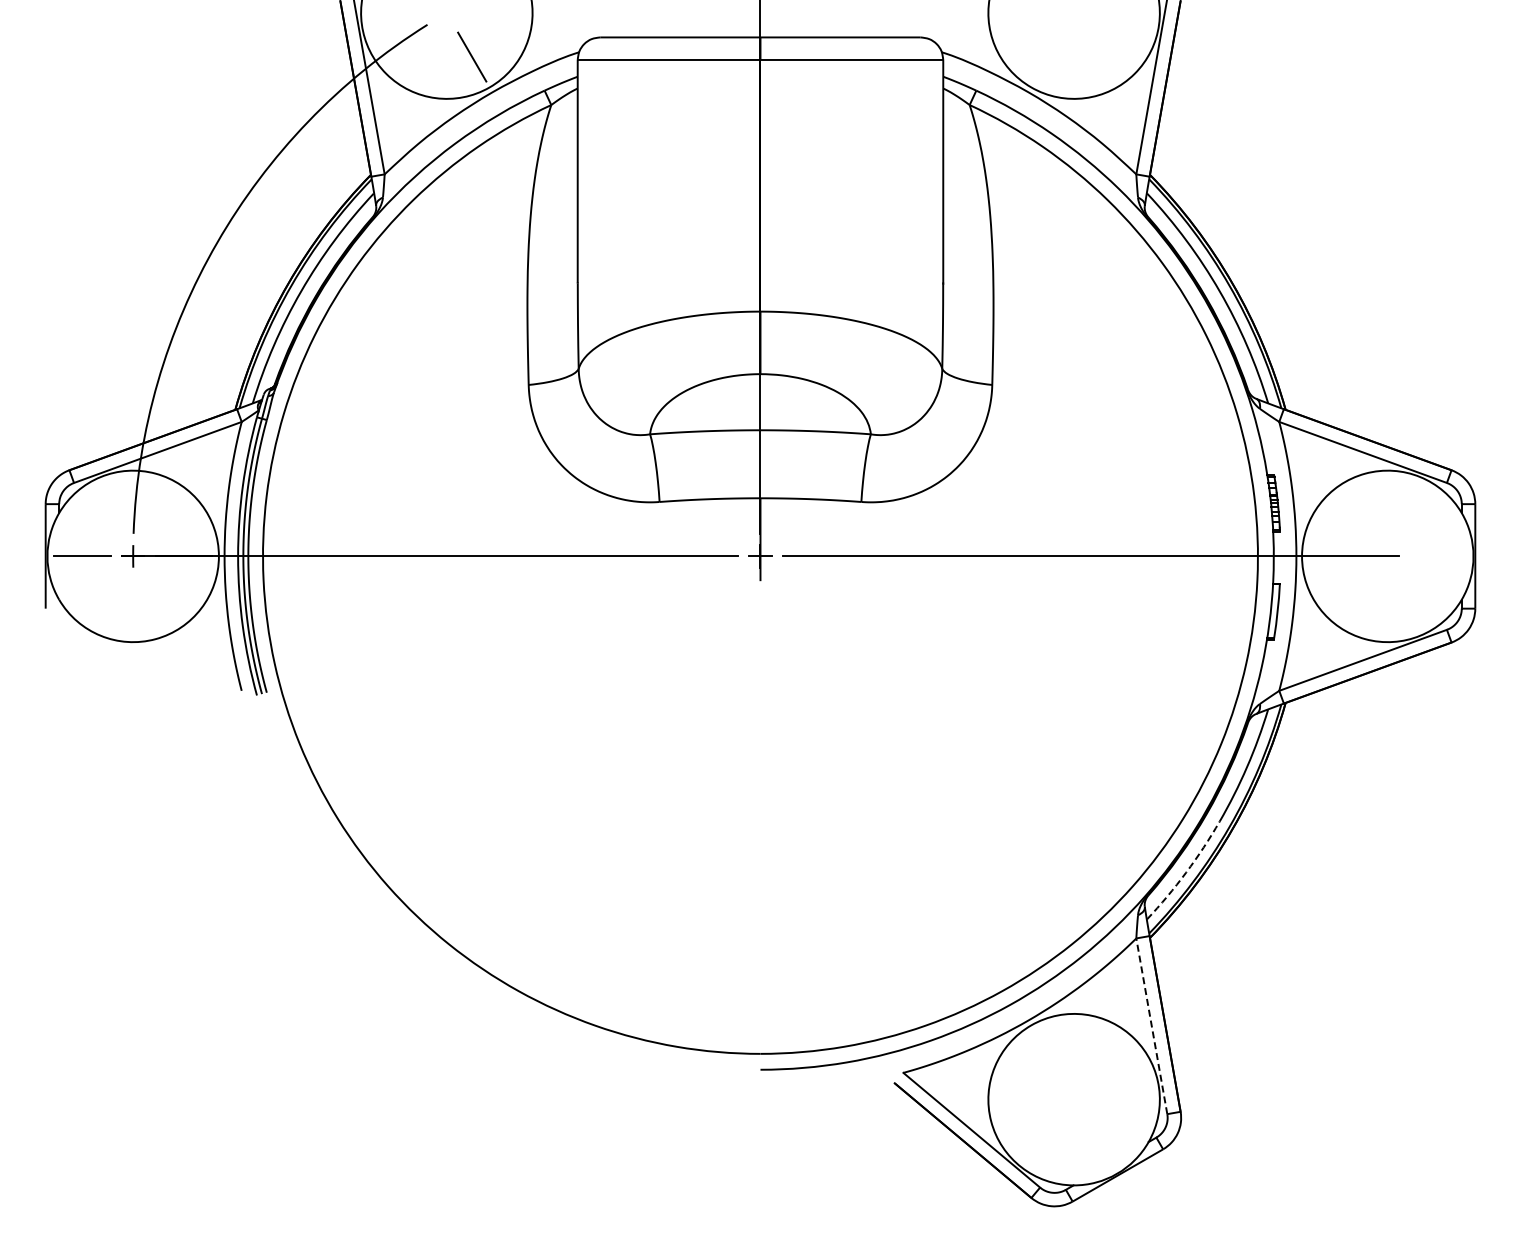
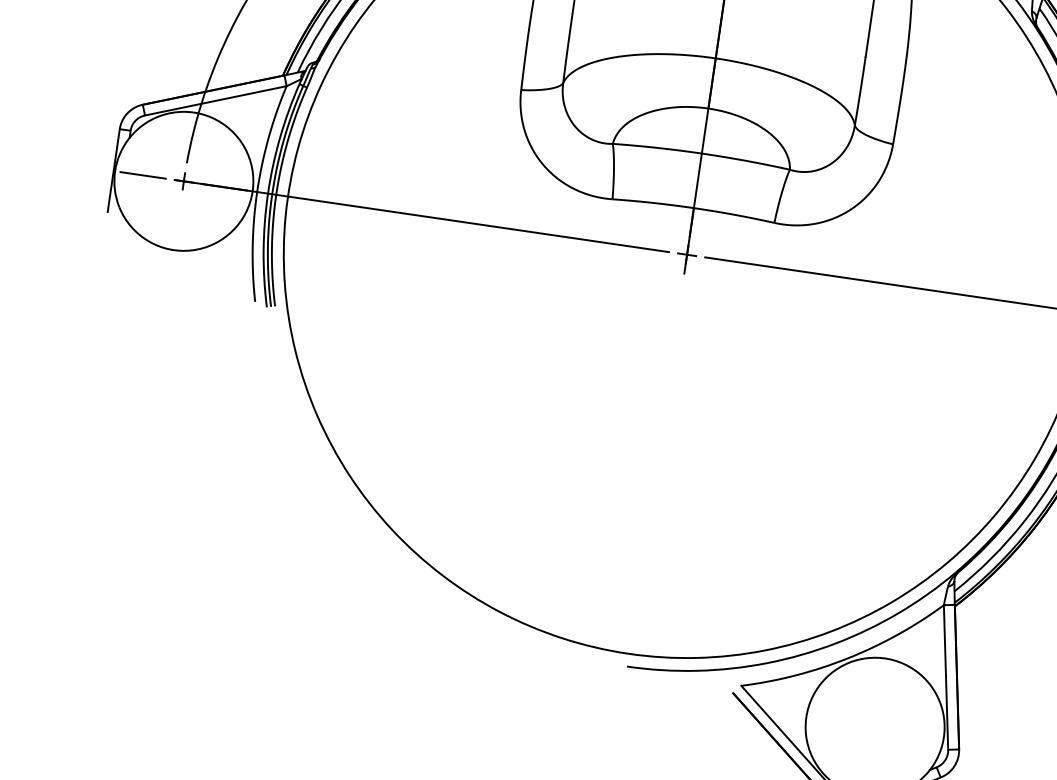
arc: (1186, 872) -> (991, 558), dashed -> solid
line: (1151, 1025) -> (945, 676), dashed -> solid

